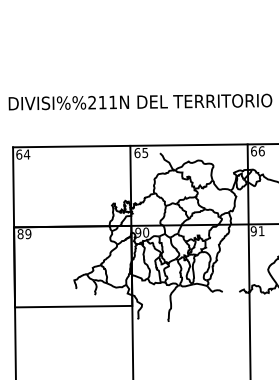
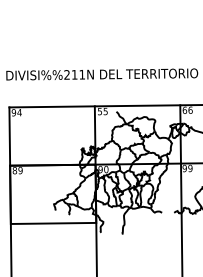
text: (137, 153) -> (100, 111), 65 -> 55
text: (19, 154) -> (14, 112), 64 -> 94
text: (261, 231) -> (190, 168), 91 -> 99

